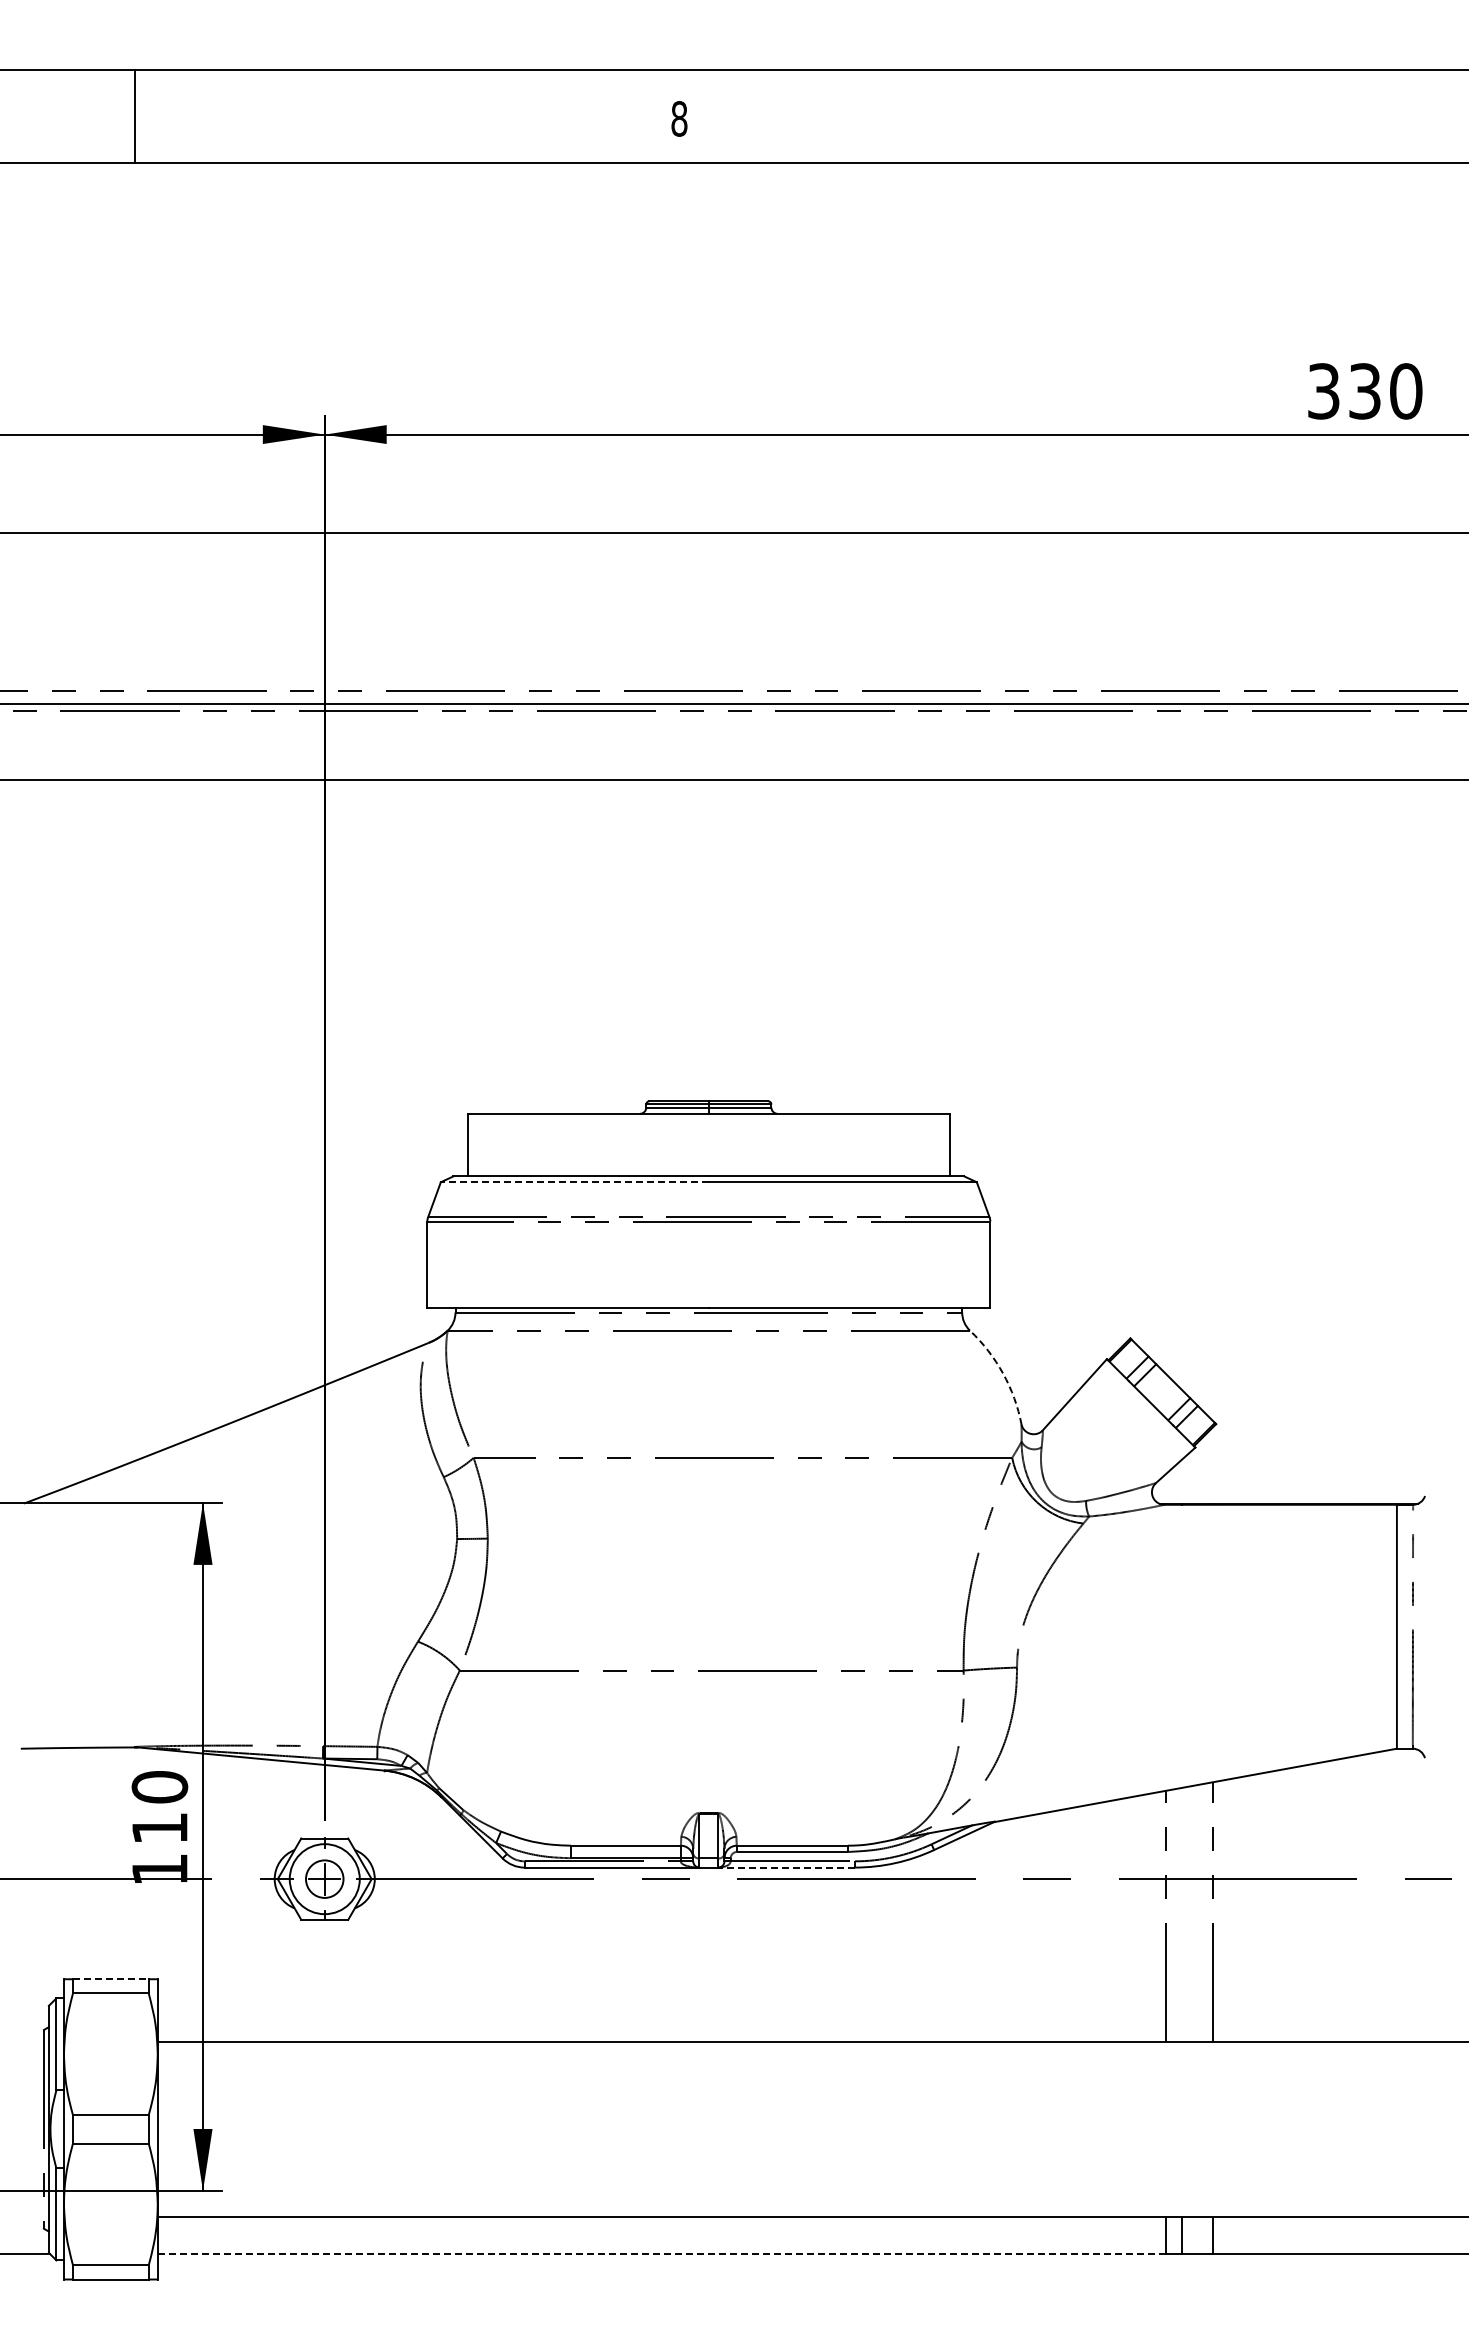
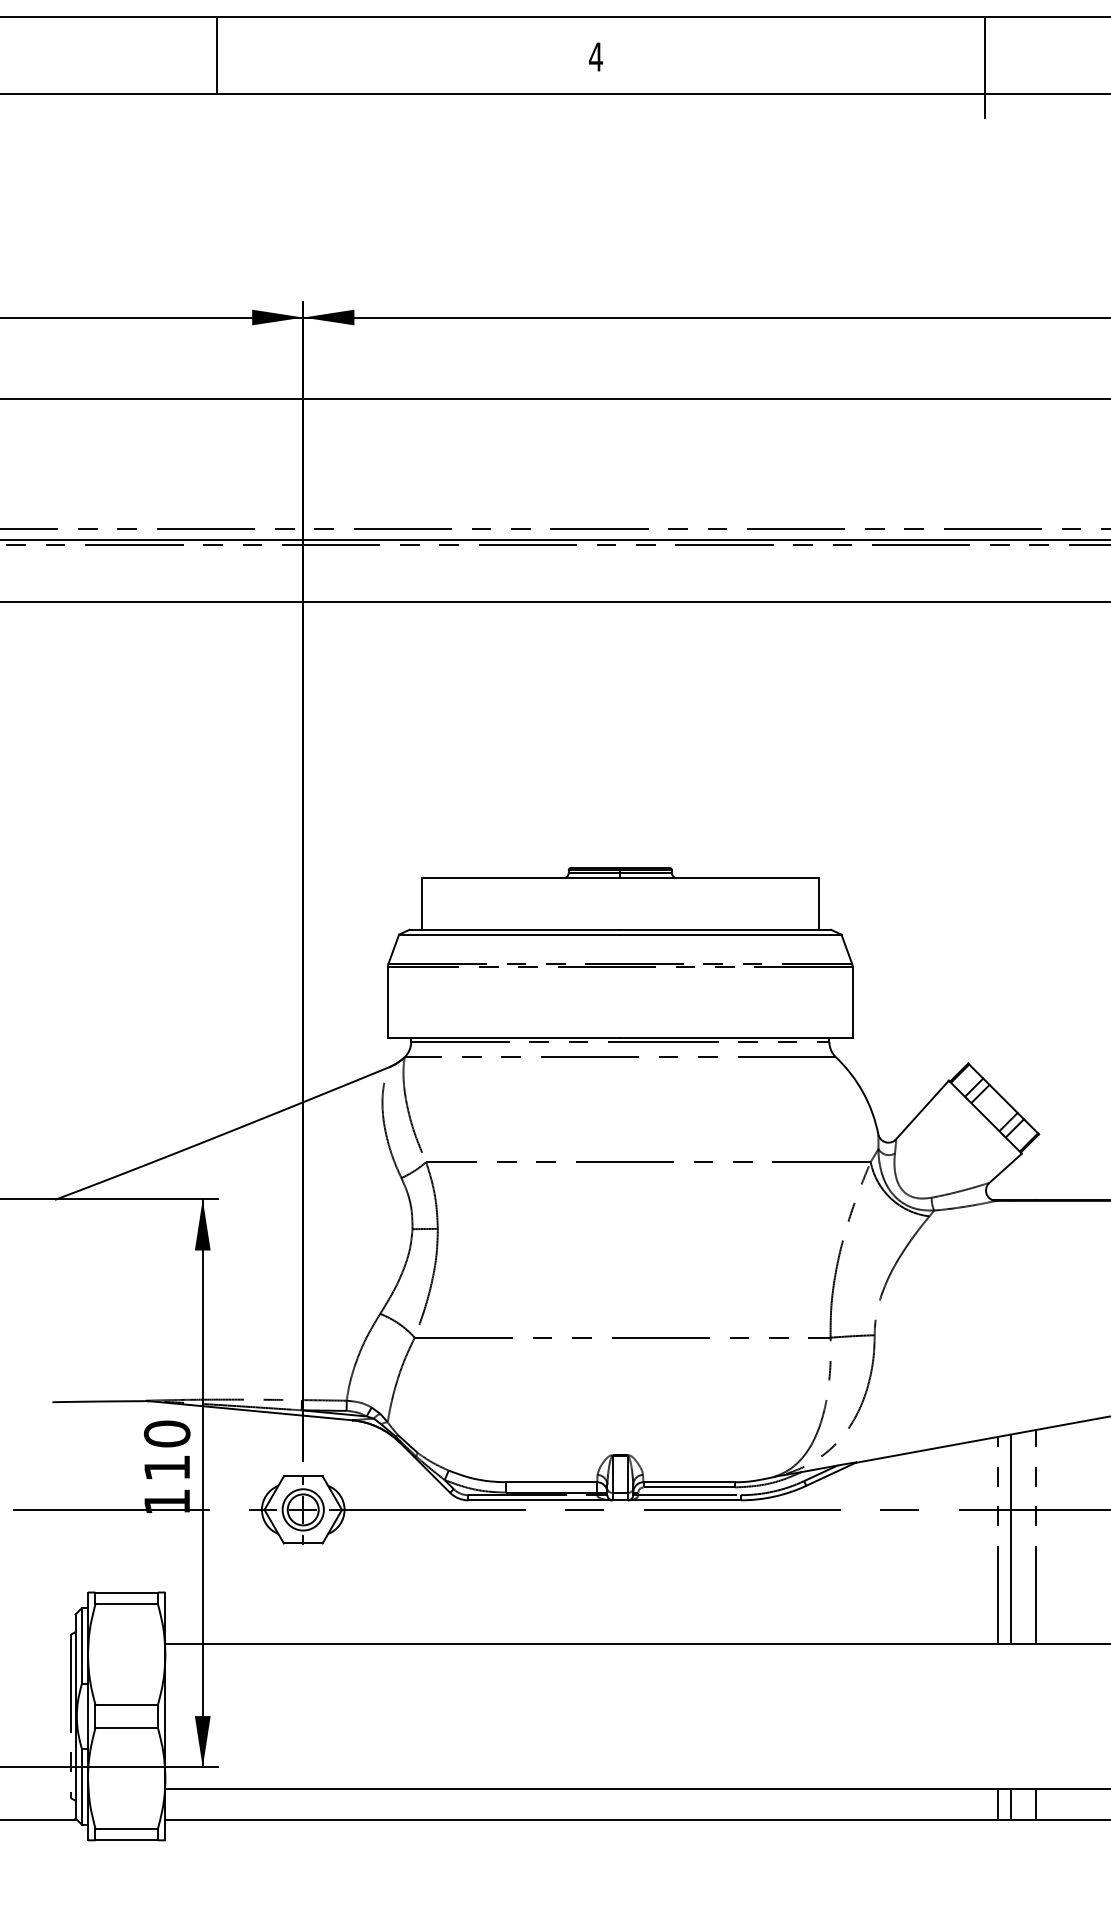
line: (134, 116) -> (216, 54), moved
text: (678, 118) -> (595, 56), 8 -> 4
line: (1150, 131) -> (984, 67), added
line: (574, 1182) -> (509, 934), dashed -> solid
arc: (1003, 1373) -> (863, 1092), dashed -> solid
line: (786, 1867) -> (684, 1500), dashed -> solid
circle: (324, 1879) -> (303, 1510), size x0.71
line: (1181, 1914) -> (1010, 1539), added
line: (110, 1979) -> (126, 1592), dashed -> solid
line: (661, 2254) -> (581, 1819), dashed -> solid

